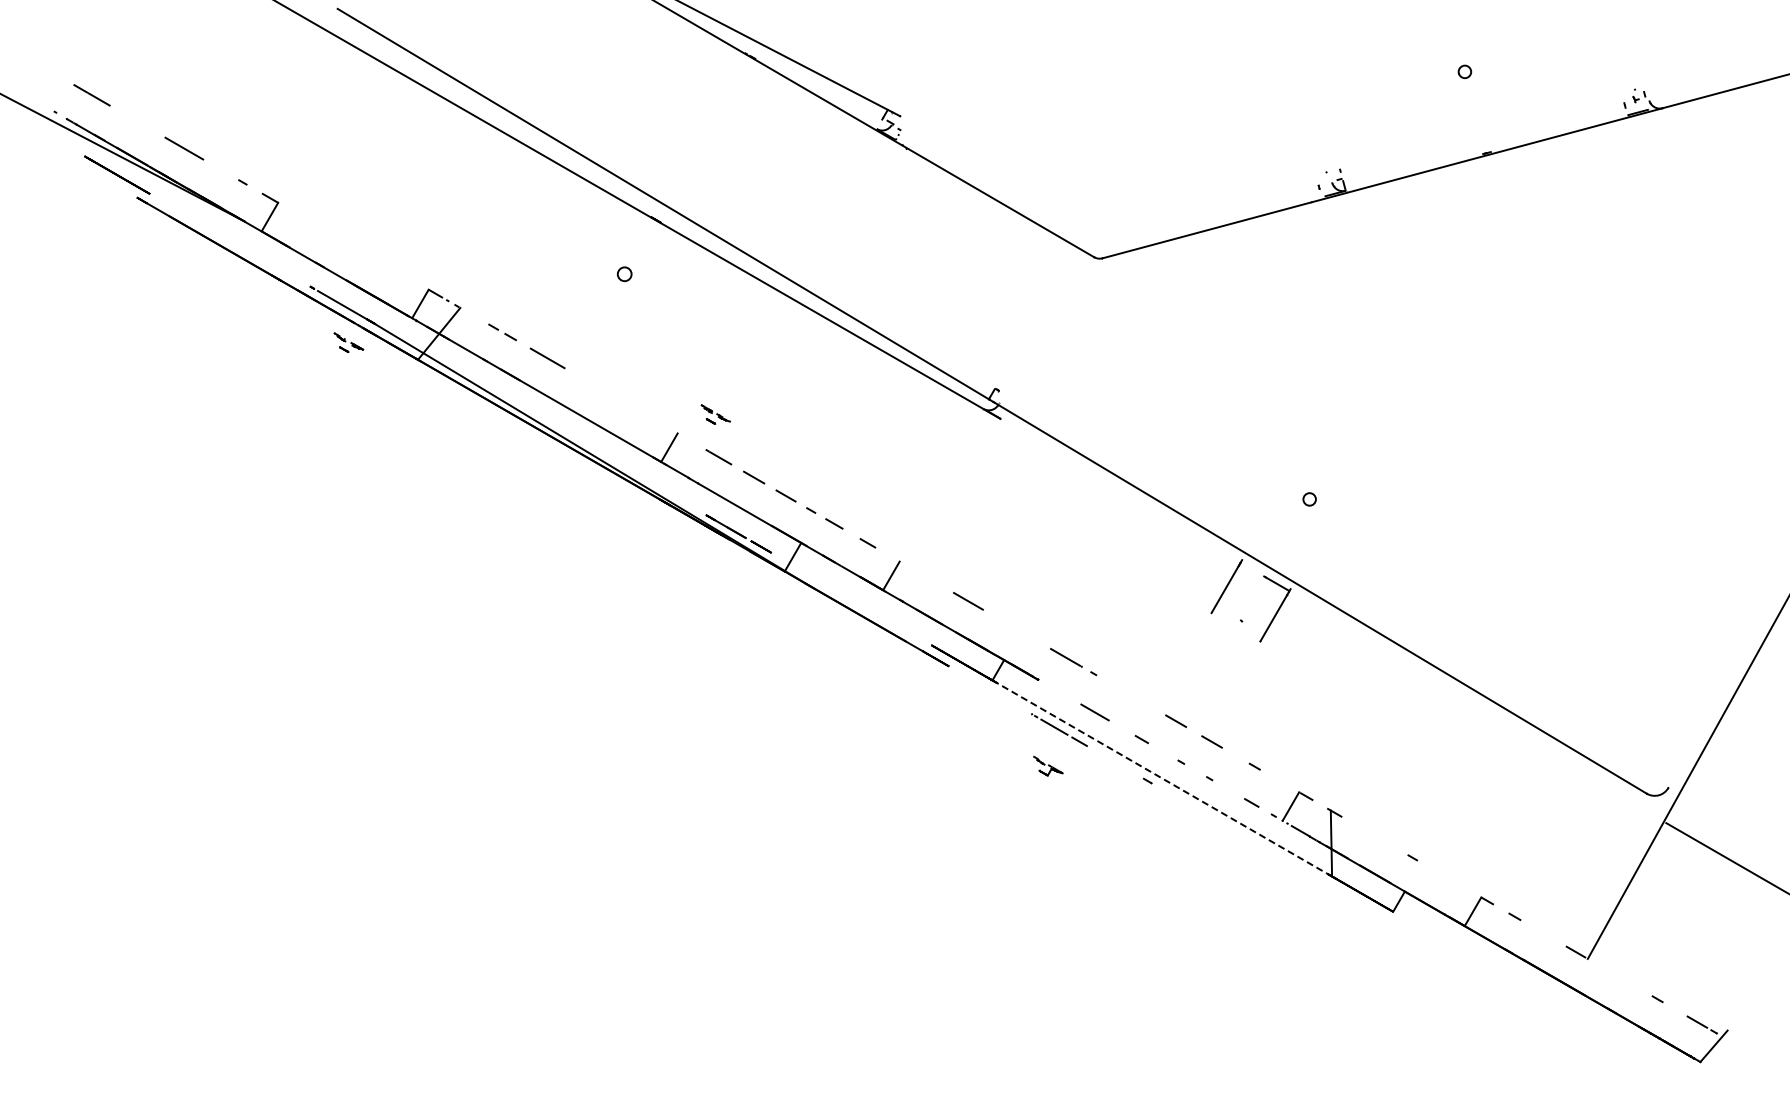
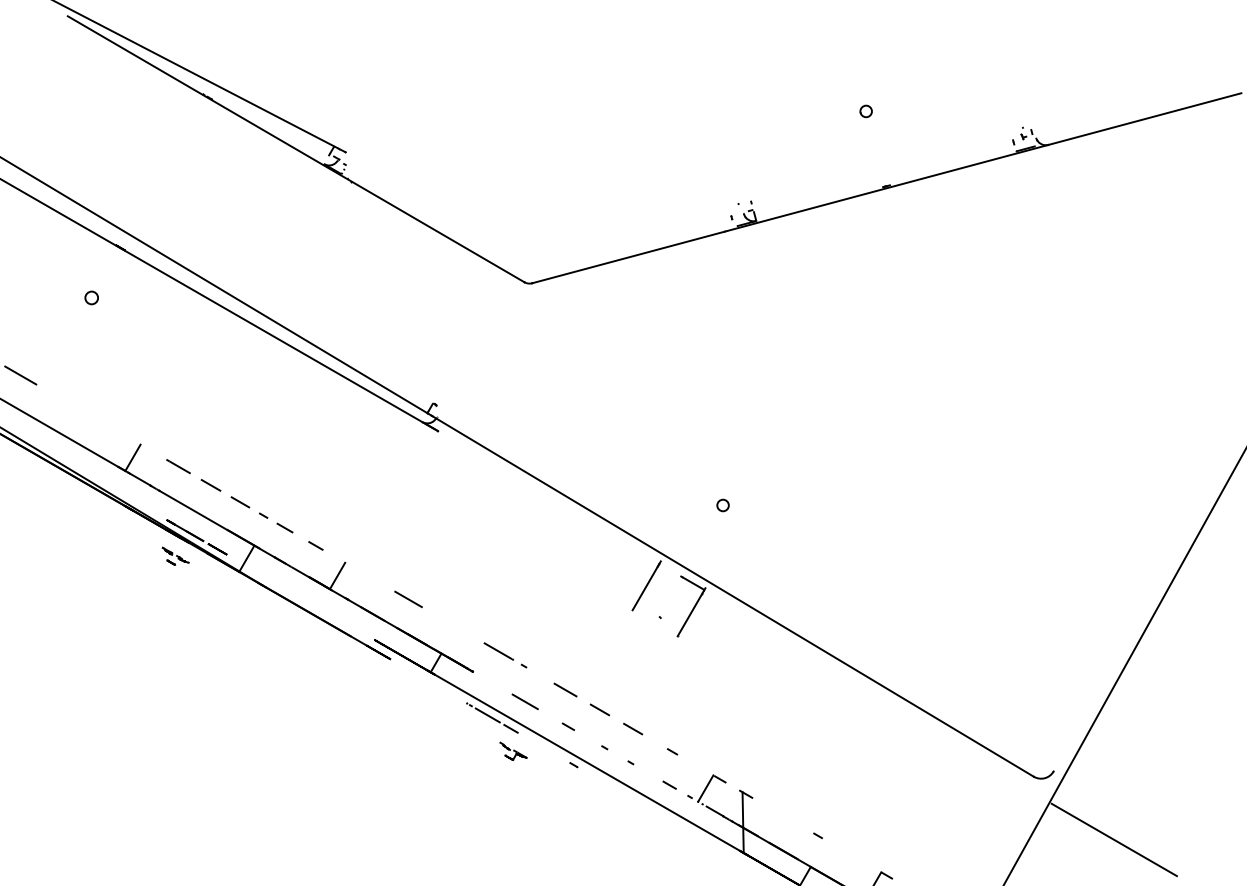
part: (715, 414) -> (175, 556), moved
line: (1138, 699) -> (565, 689), added
part: (1048, 765) -> (513, 750), moved
line: (1161, 778) -> (586, 762), dashed -> solid

